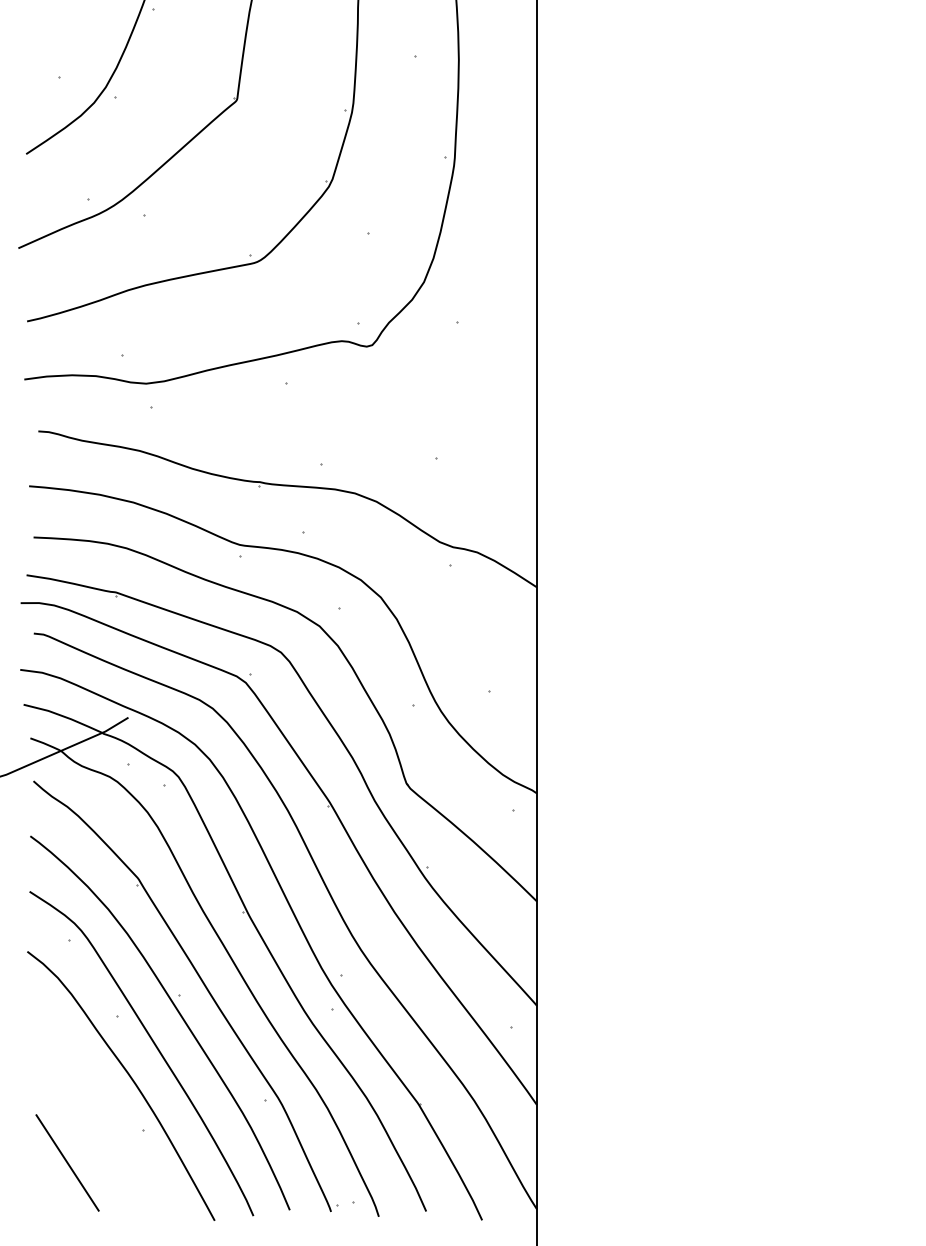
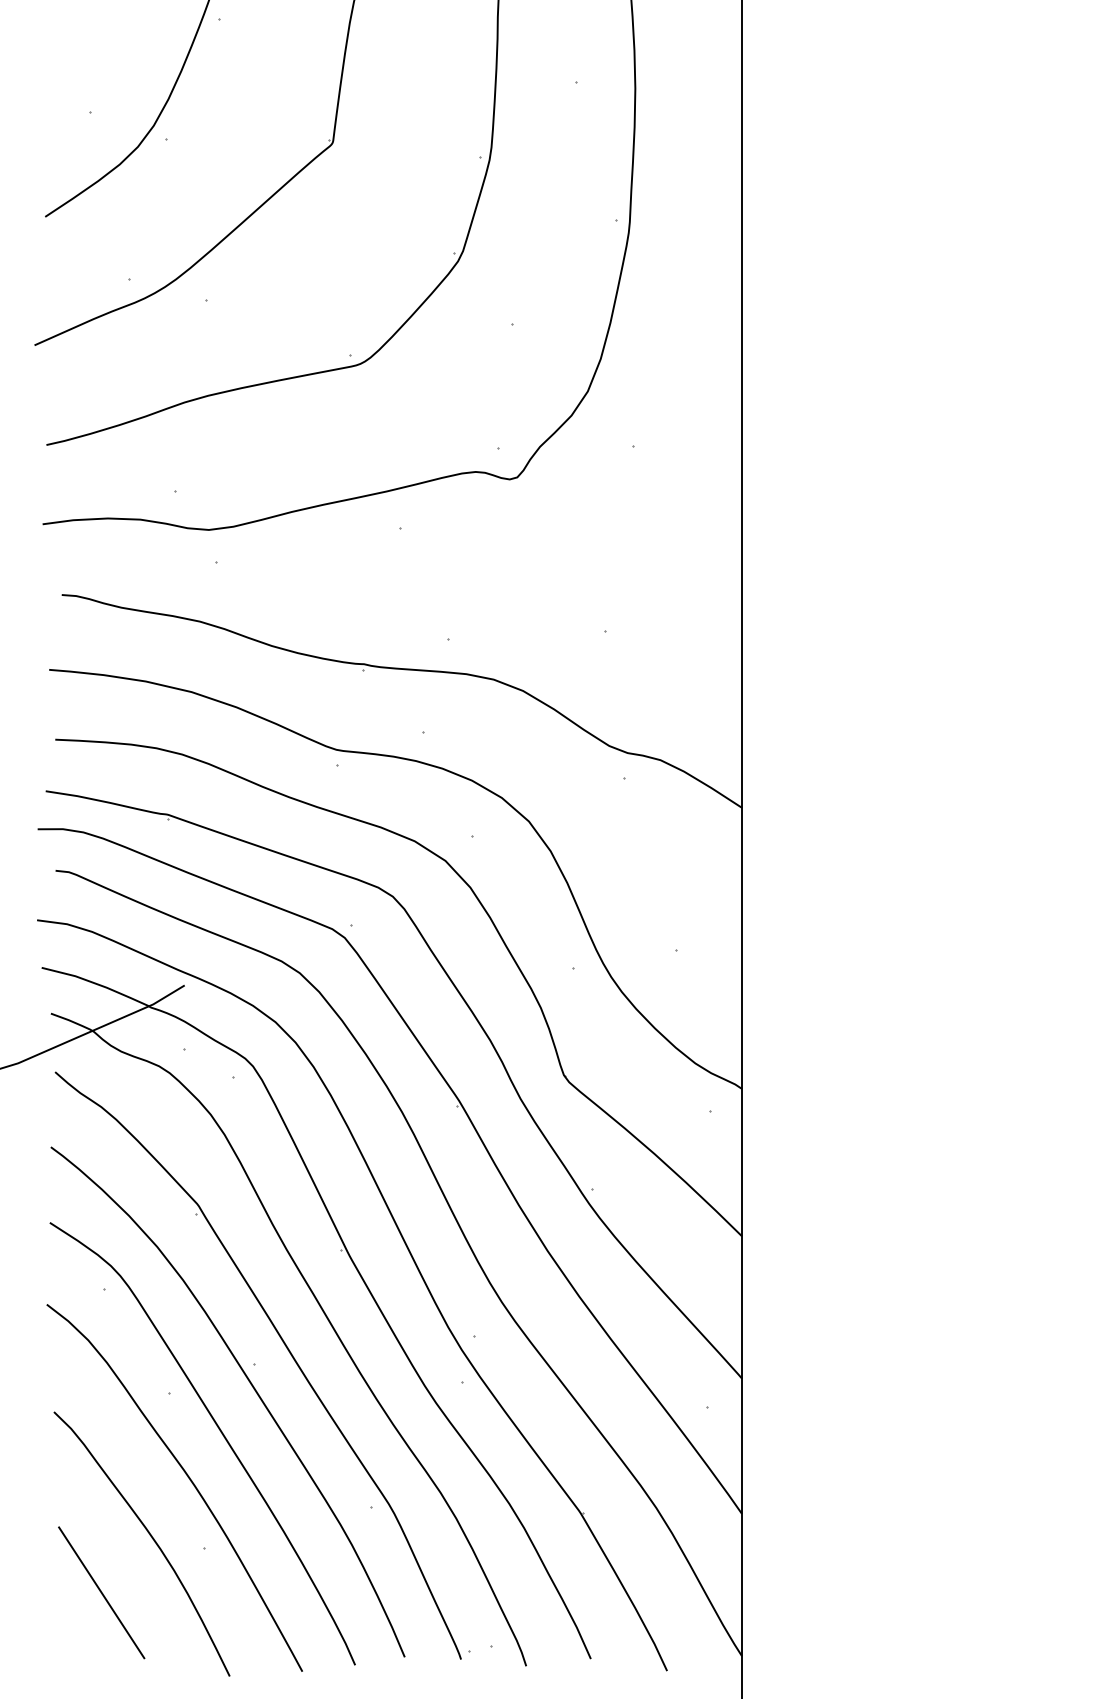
curve: (103, 1122) -> (150, 1537), added

